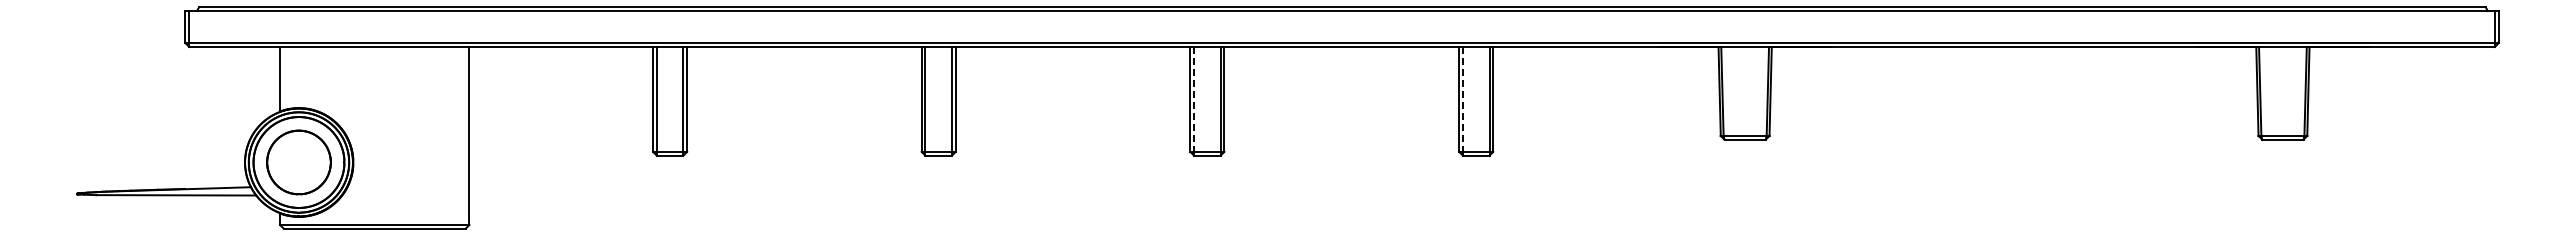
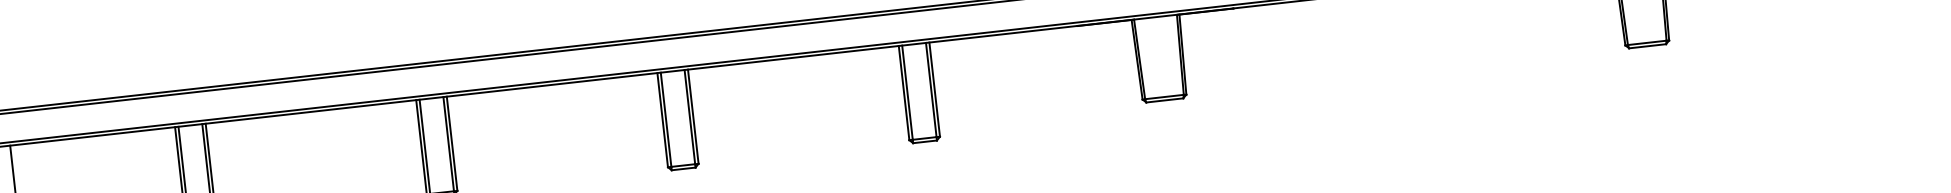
line: (1194, 99) -> (666, 119), dashed -> solid
line: (1463, 99) -> (907, 92), dashed -> solid

